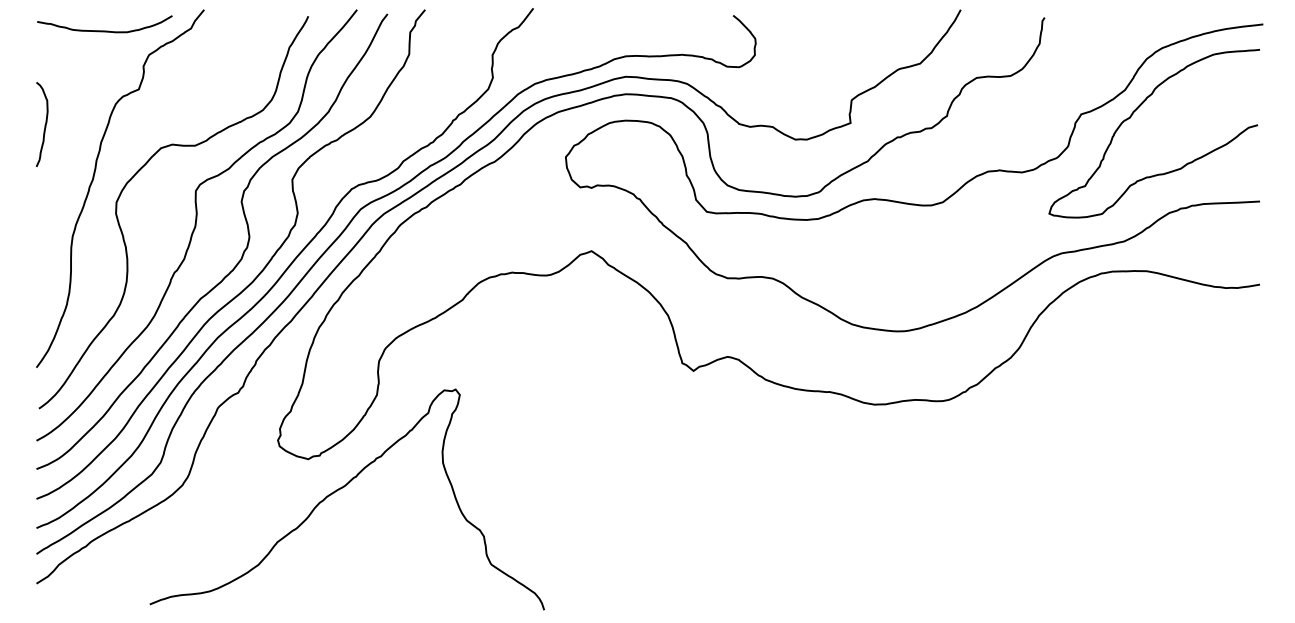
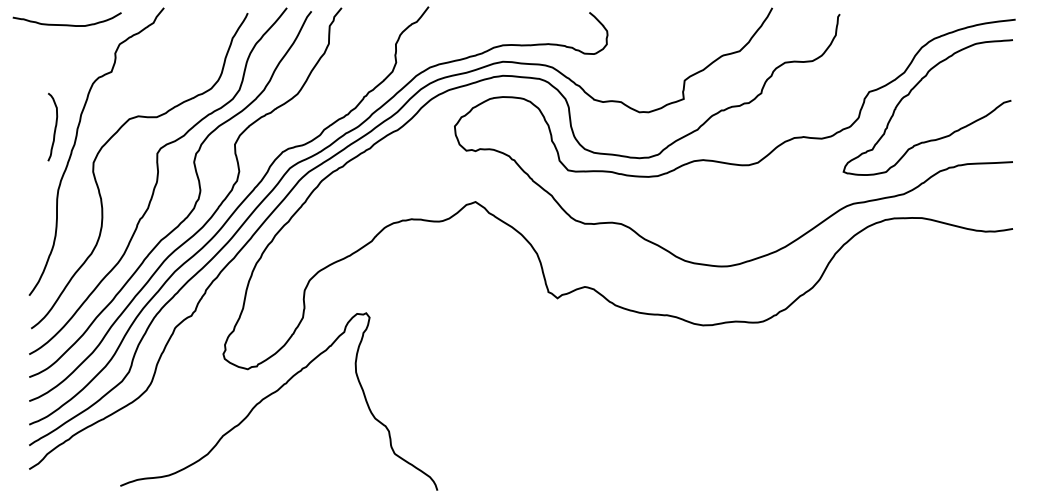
curve: (104, 30) -> (66, 24), moved
curve: (44, 124) -> (54, 127), moved

